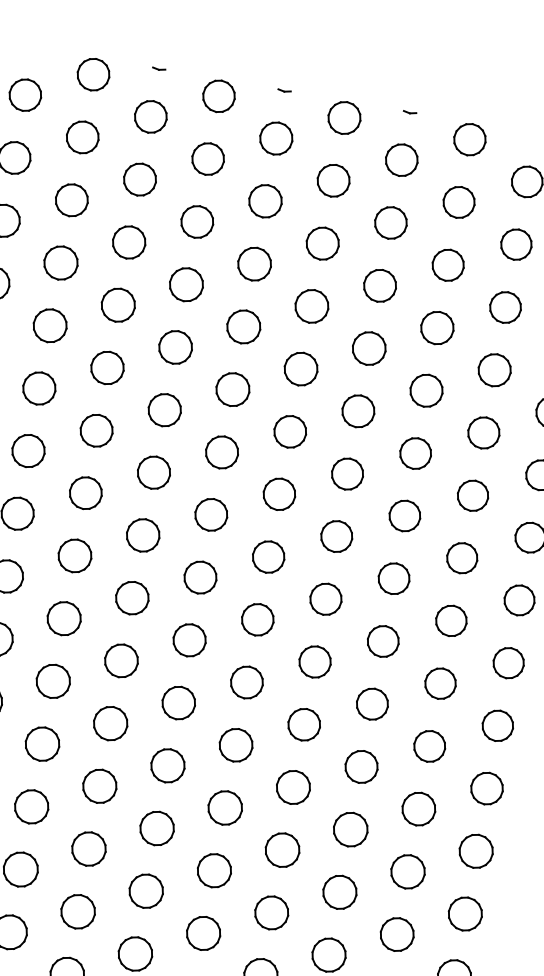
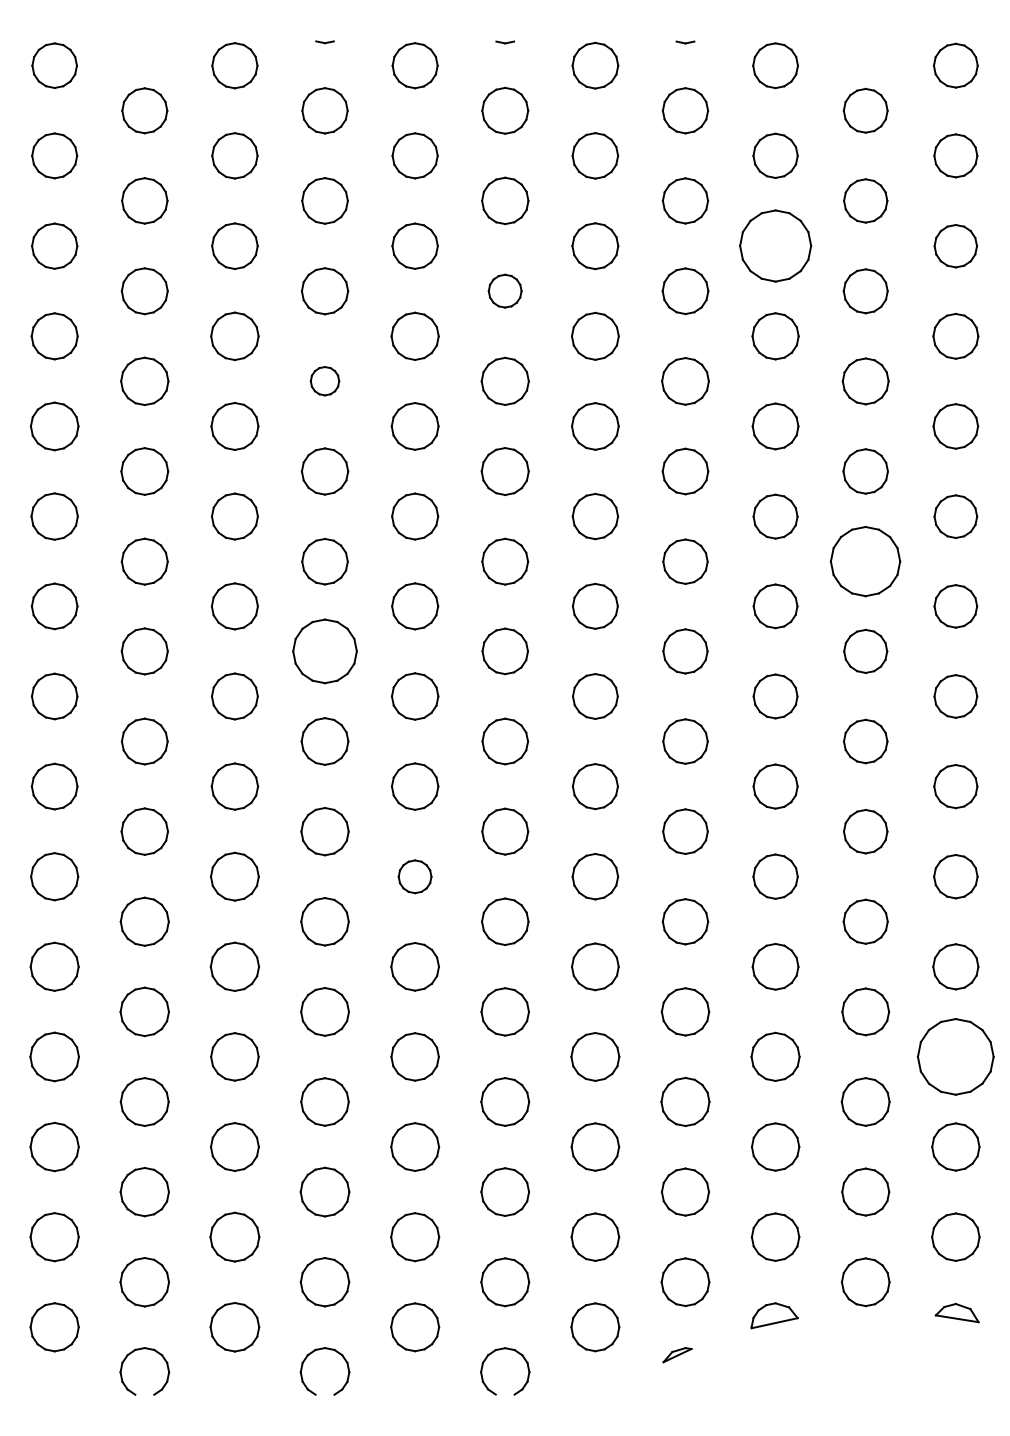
part: (254, 263) -> (504, 290), size x0.7
part: (448, 265) -> (775, 246), size x1.6
part: (118, 304) -> (324, 380), size x0.6
part: (85, 493) -> (324, 651), size x1.4
part: (472, 495) -> (865, 561), size x1.6
part: (121, 660) -> (414, 876), size x0.7
part: (476, 850) -> (955, 1056), size x1.6

